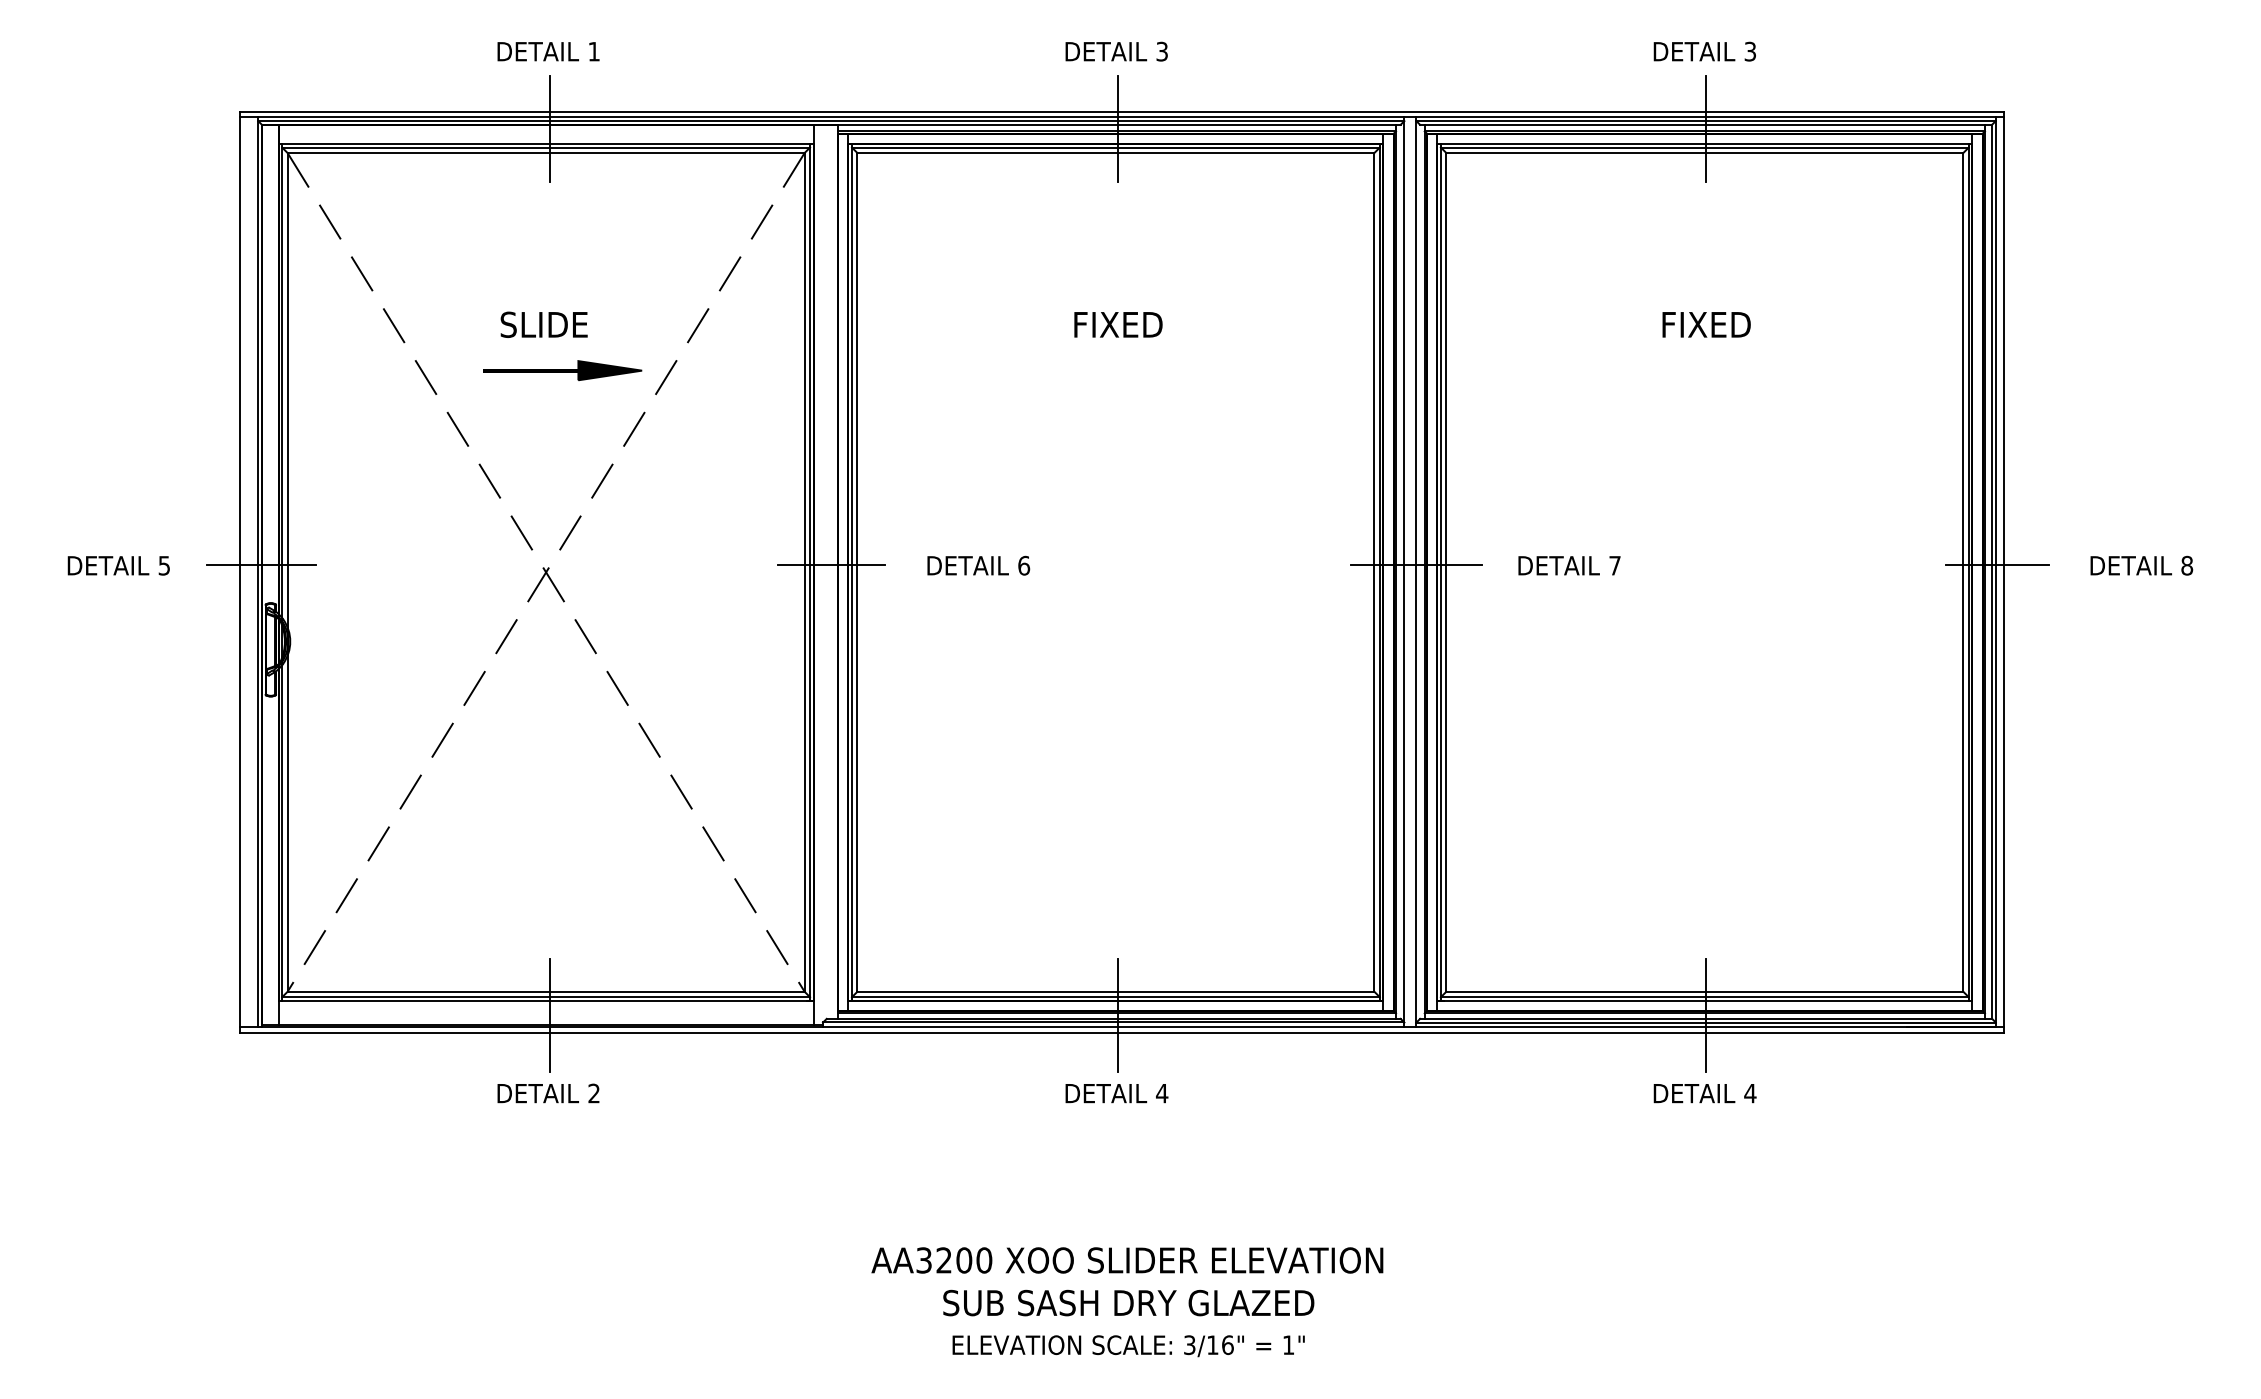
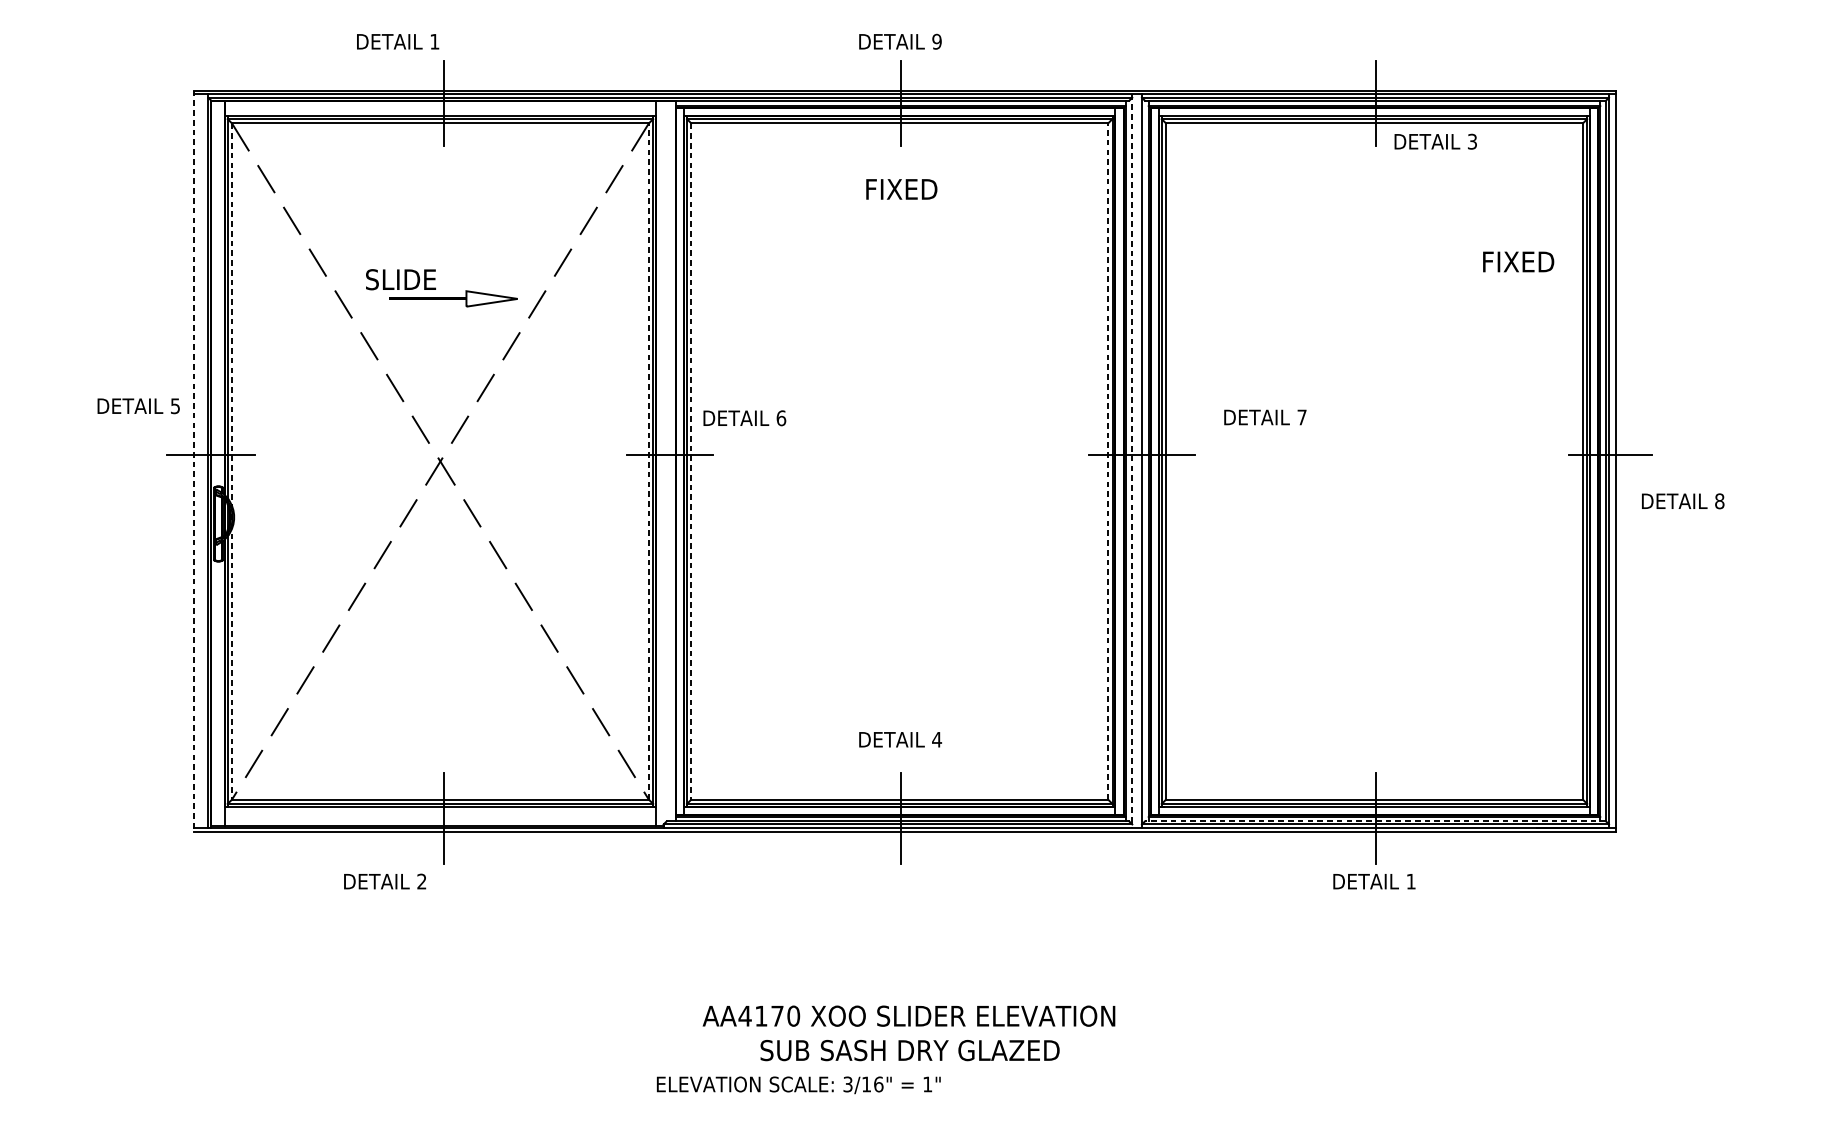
text: (548, 51) -> (398, 41), moved
text: (1162, 51) -> (937, 41), 3 -> 9
text: (1704, 51) -> (1435, 141), moved
text: (543, 324) -> (400, 279), moved
text: (1118, 324) -> (901, 189), moved
text: (1706, 324) -> (1518, 261), moved
fill: (610, 370) -> (492, 298), removed
text: (118, 565) -> (138, 406), moved
text: (978, 565) -> (744, 418), moved
text: (1569, 565) -> (1265, 417), moved
text: (2141, 565) -> (1682, 501), moved
line: (804, 571) -> (648, 460), solid -> dashed
line: (1374, 571) -> (1108, 460), solid -> dashed
line: (1404, 571) -> (1132, 460), solid -> dashed
line: (240, 572) -> (194, 461), solid -> dashed
line: (287, 572) -> (231, 461), solid -> dashed
line: (857, 572) -> (691, 461), solid -> dashed
line: (1705, 1018) -> (1375, 821), solid -> dashed
text: (548, 1093) -> (385, 881), moved
text: (1116, 1093) -> (900, 739), moved
text: (1750, 1093) -> (1411, 881), 4 -> 1
text: (943, 1260) -> (760, 1016), AA3200 -> AA4170
text: (1128, 1346) -> (798, 1085), moved

